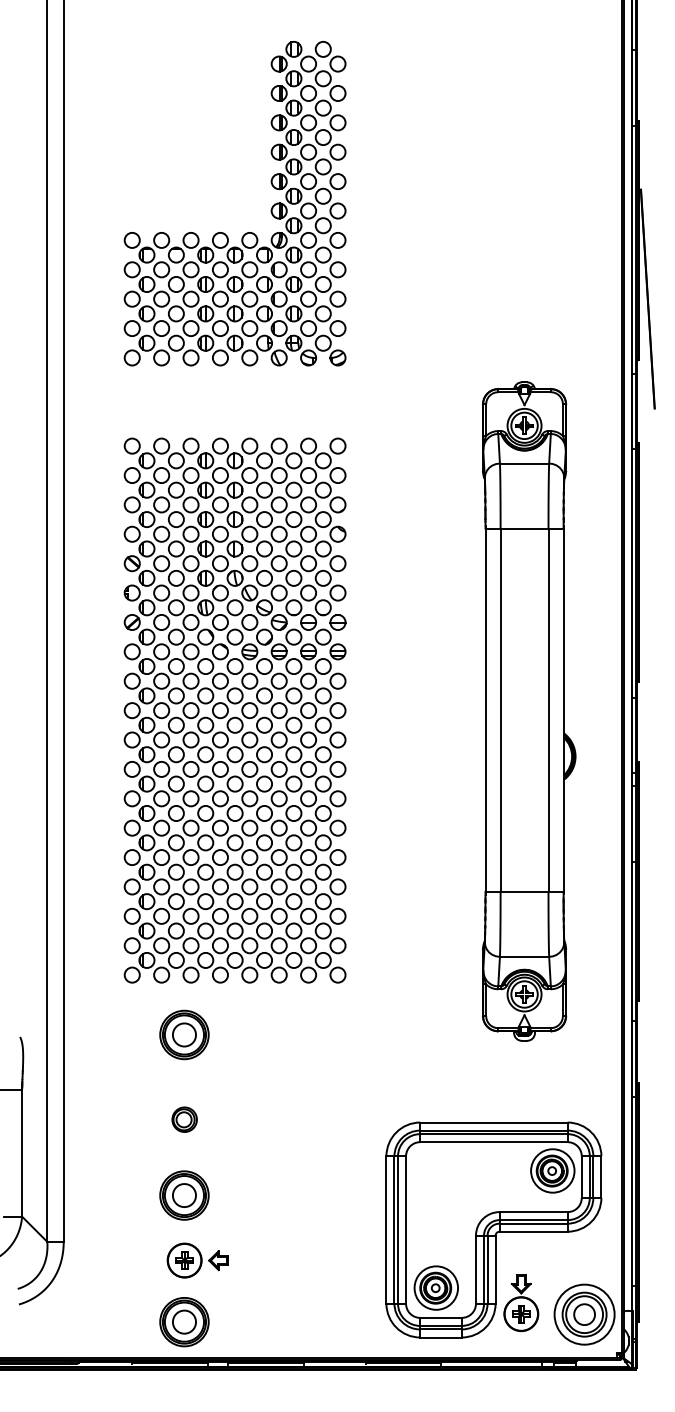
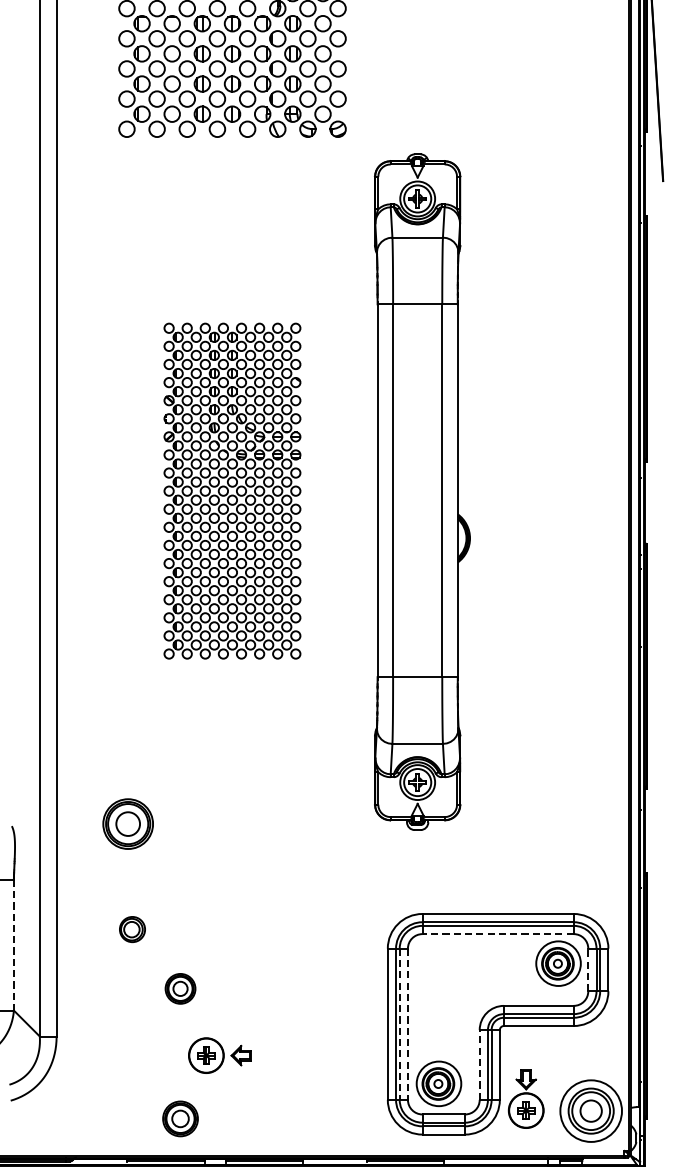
part: (234, 710) -> (231, 491), size x0.6
part: (528, 711) -> (421, 492), moved
part: (184, 1034) -> (128, 823), moved
part: (184, 1119) -> (132, 929), moved
line: (493, 1142) -> (497, 934), solid -> dashed
line: (22, 1152) -> (14, 944), solid -> dashed
line: (581, 1177) -> (588, 970), solid -> dashed
part: (184, 1195) -> (180, 988), size x0.6
line: (398, 1230) -> (400, 1024), solid -> dashed
line: (406, 1230) -> (408, 1024), solid -> dashed
part: (197, 1260) -> (219, 1055), moved
line: (475, 1269) -> (479, 1064), solid -> dashed
part: (184, 1322) -> (180, 1119), size x0.7

